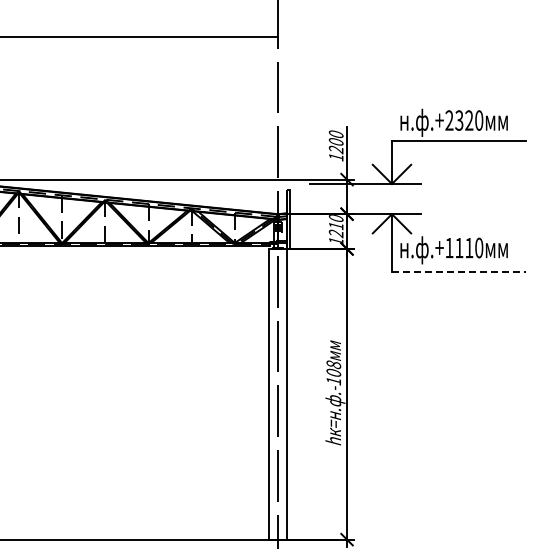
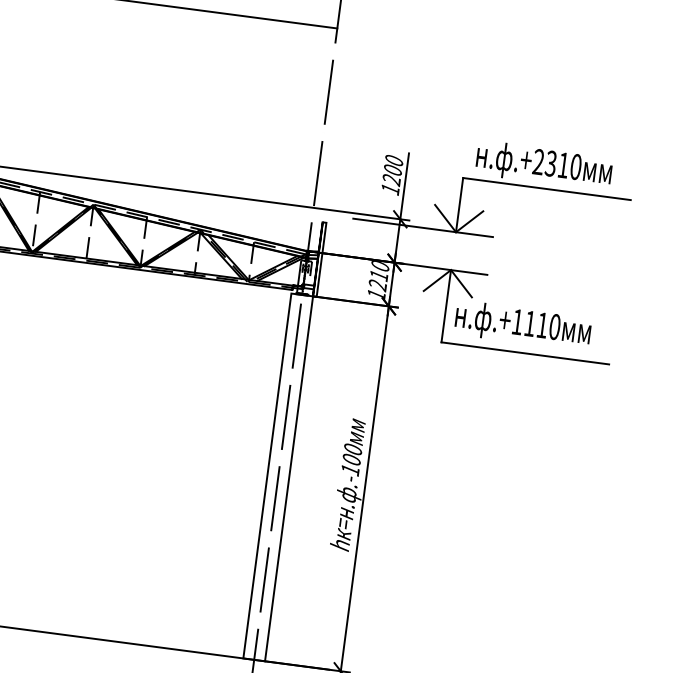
text: (469, 120) -> (563, 165), .+2320 -> .+2310
line: (458, 271) -> (525, 353), dashed -> solid
text: (333, 364) -> (352, 449), .-108 -> .-100

